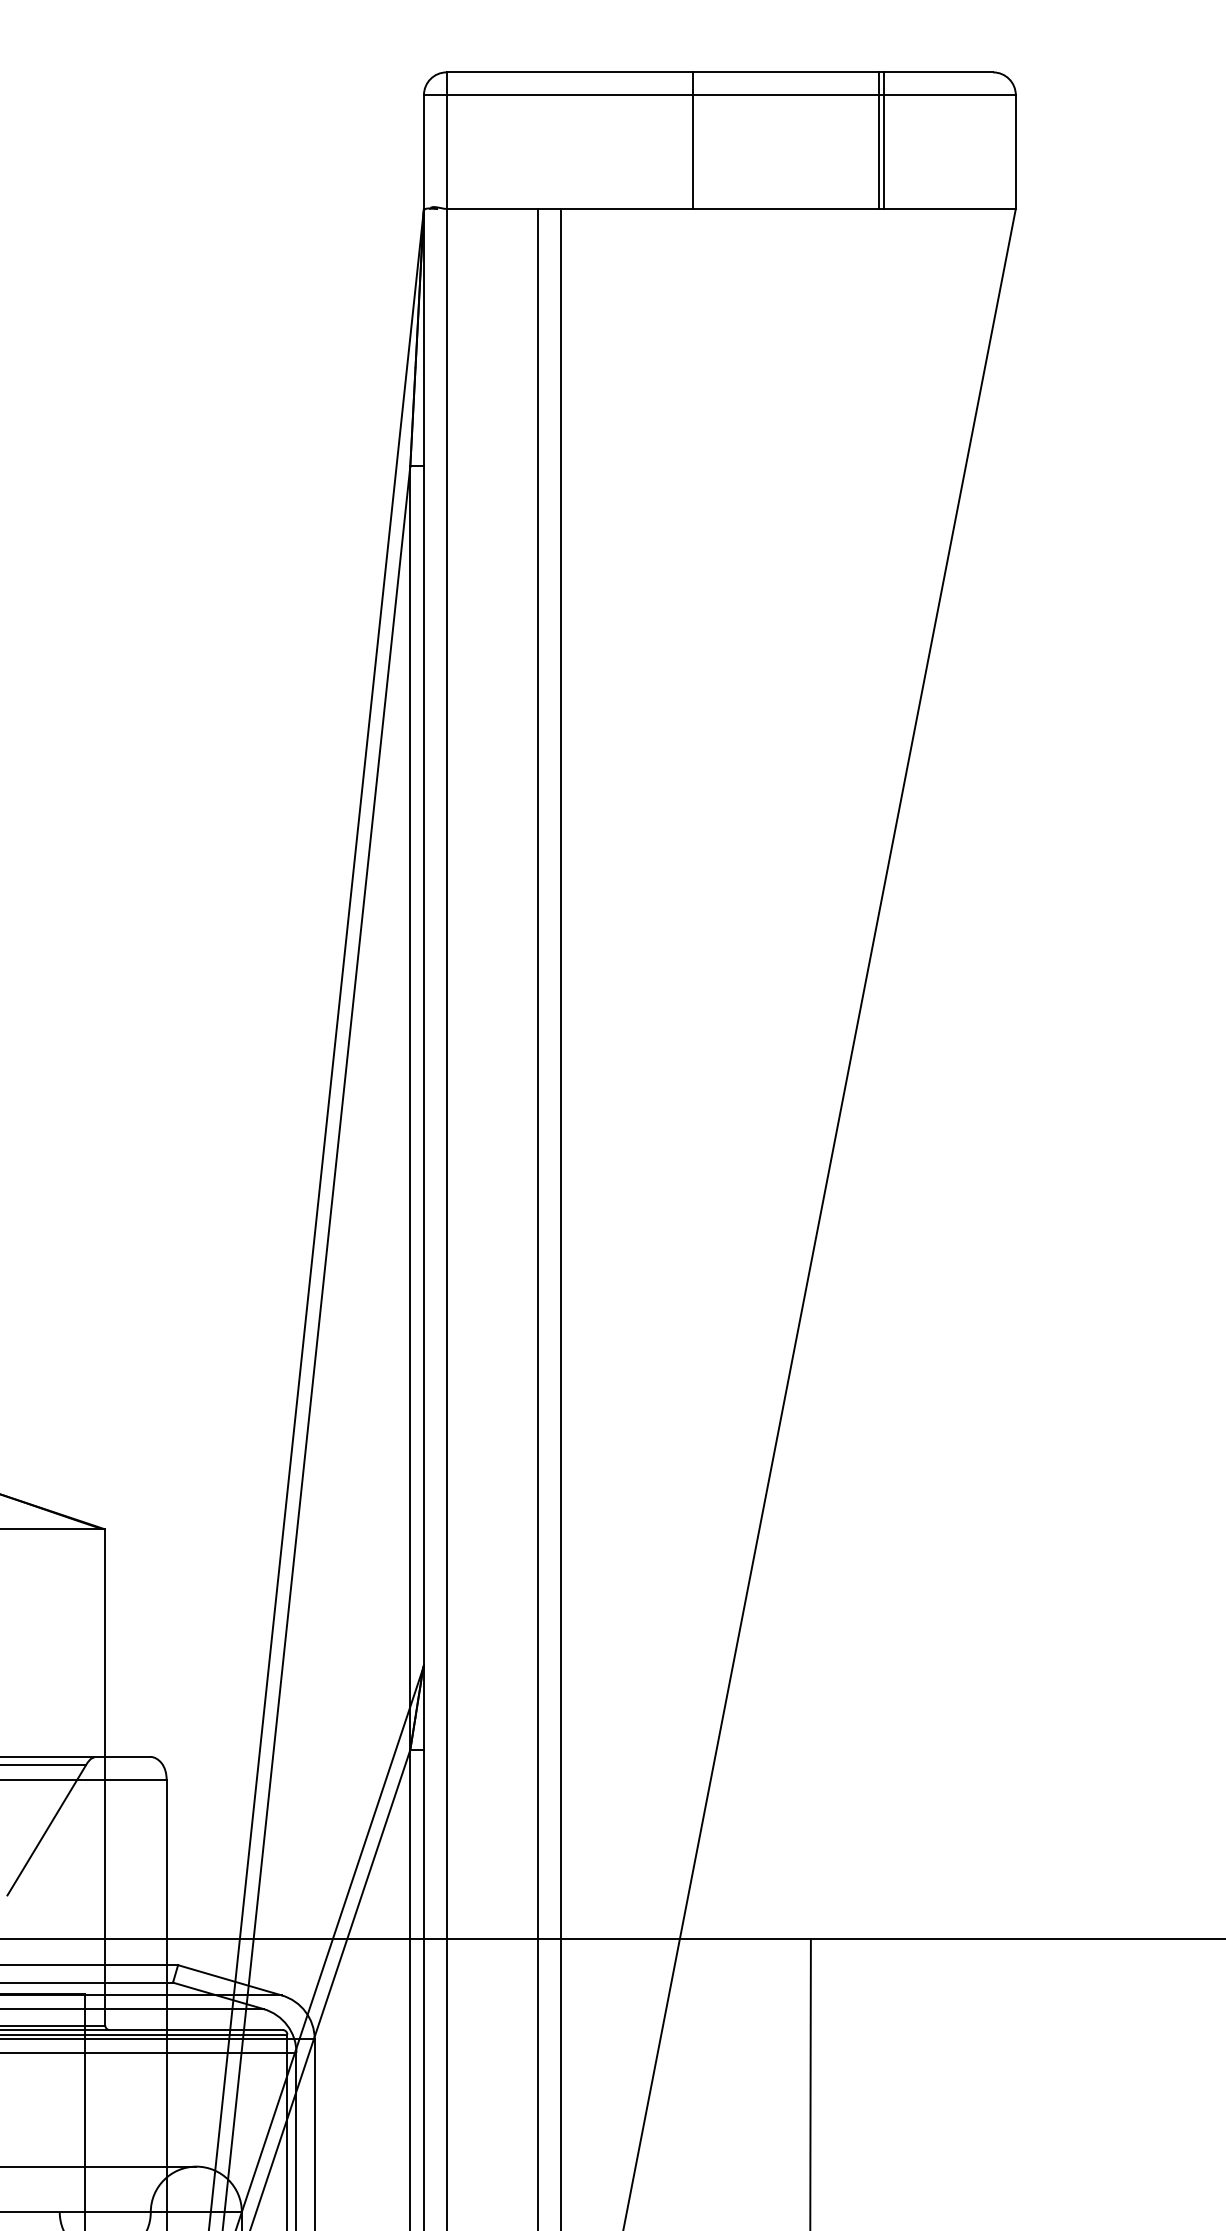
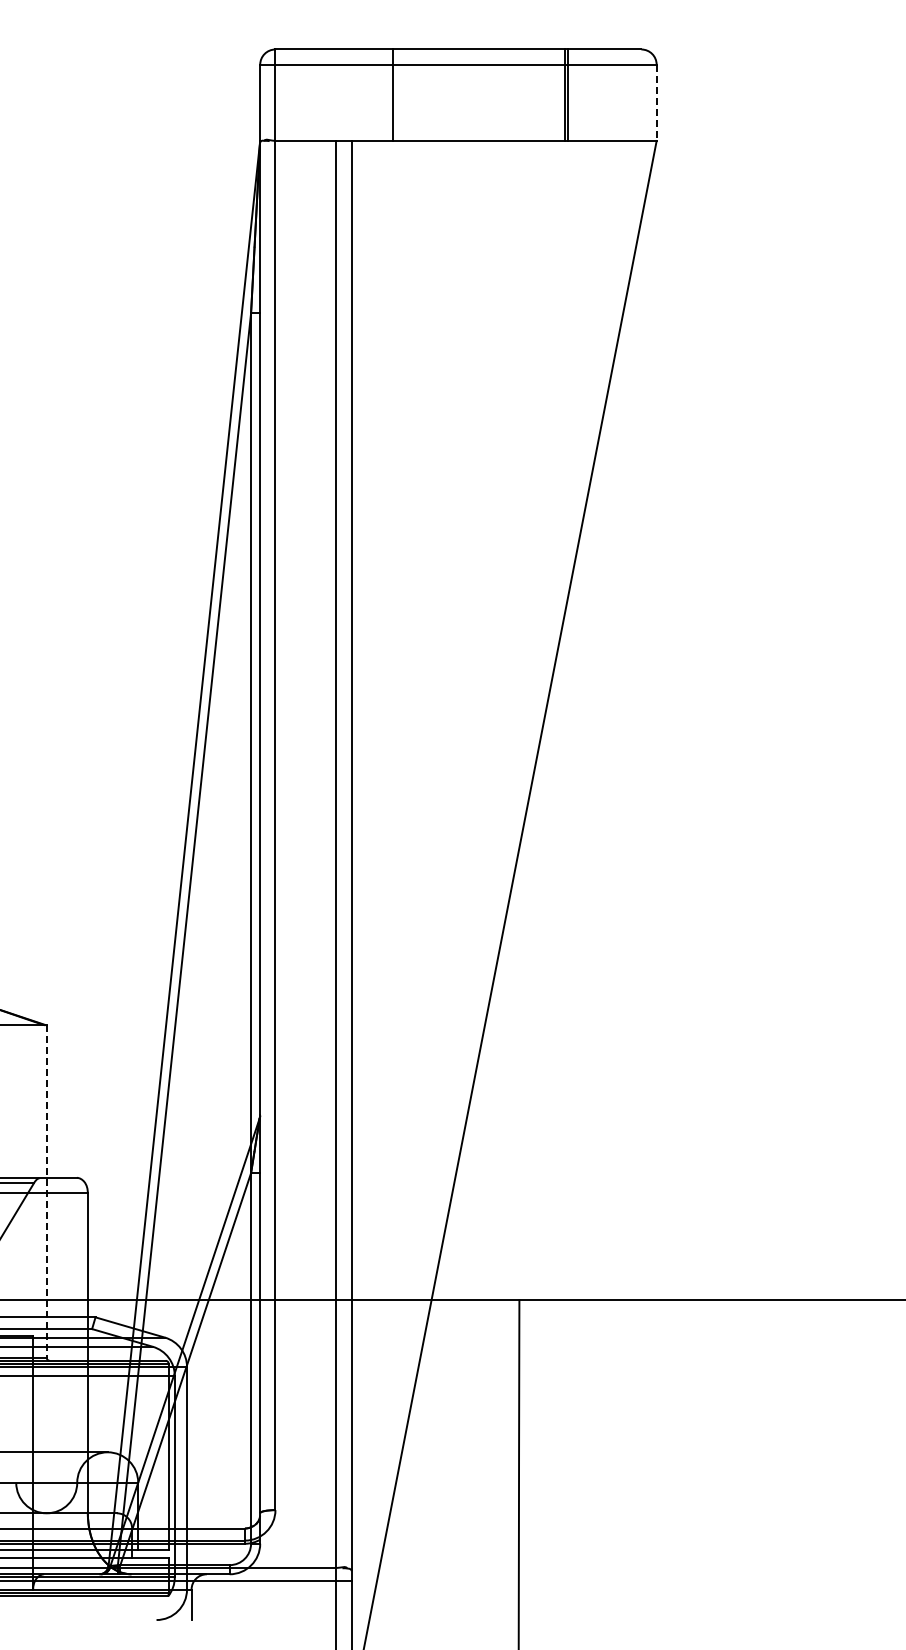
line: (693, 139) -> (393, 94), moved
line: (1015, 152) -> (656, 103), solid -> dashed
line: (104, 1778) -> (46, 1192), solid -> dashed

